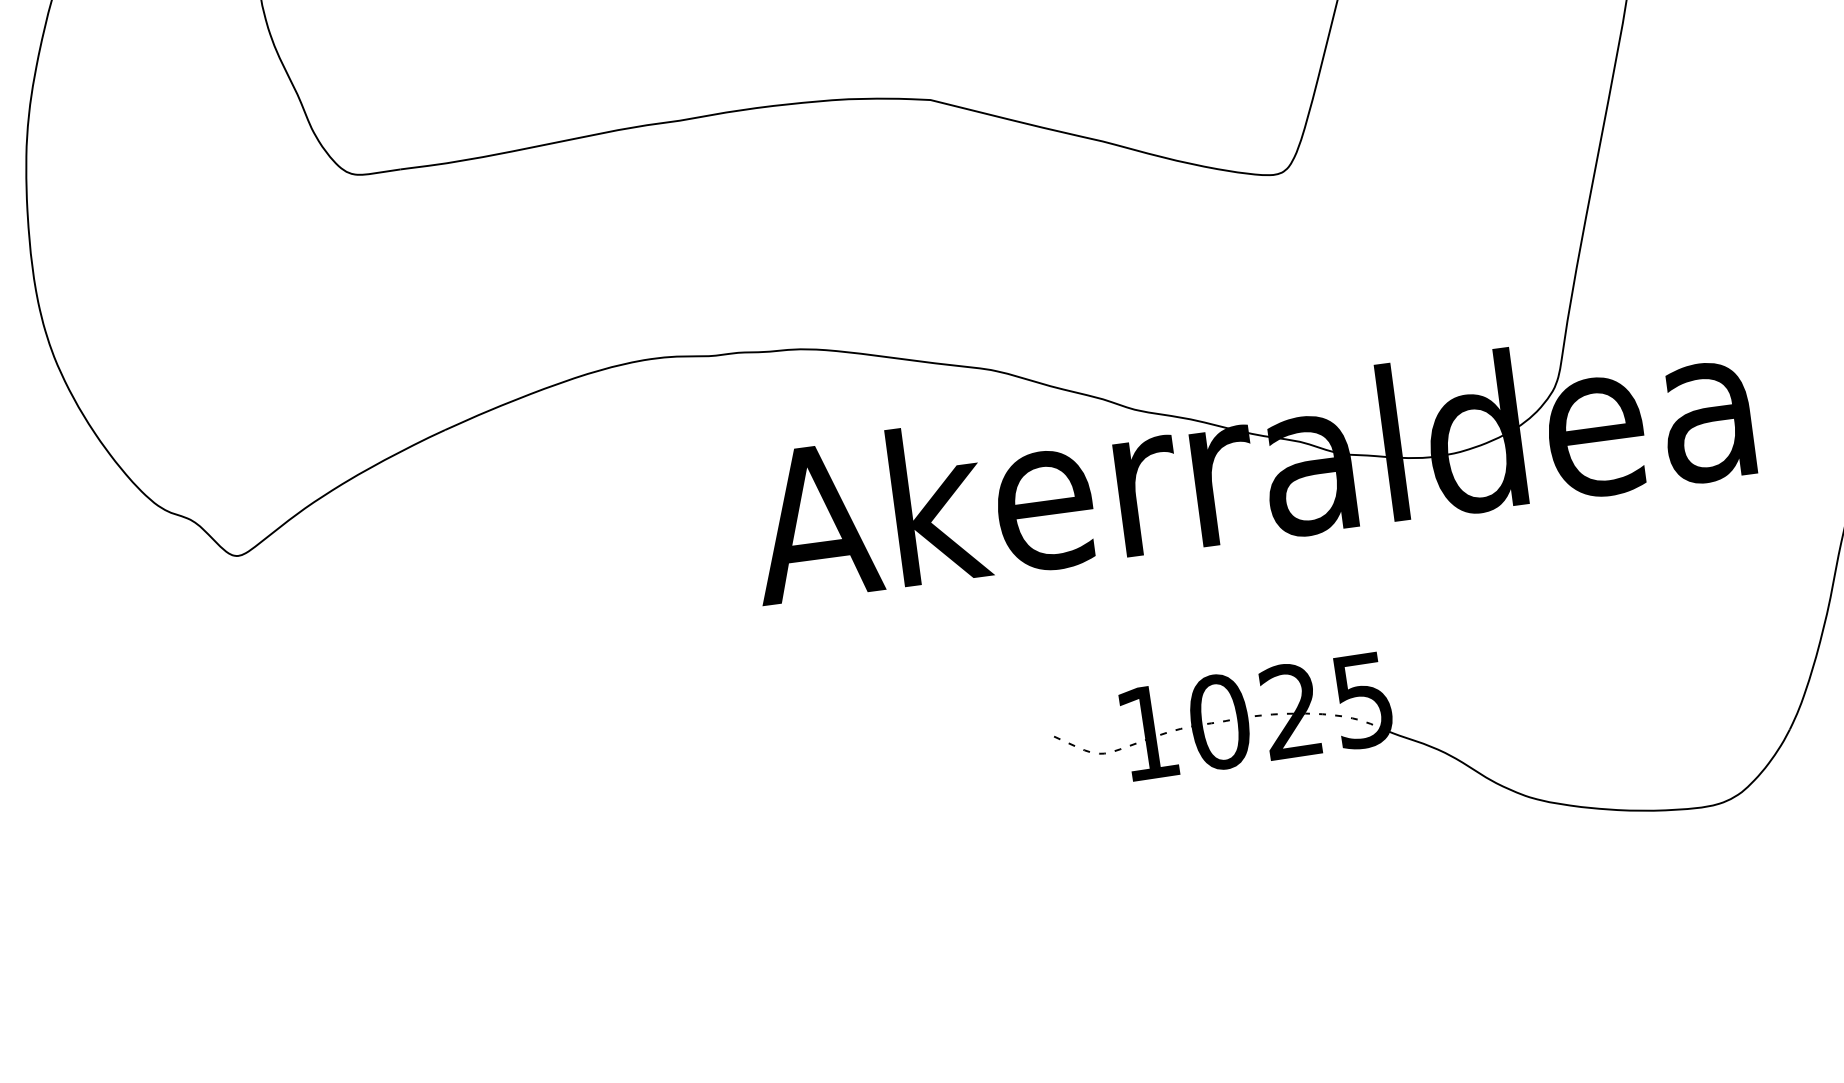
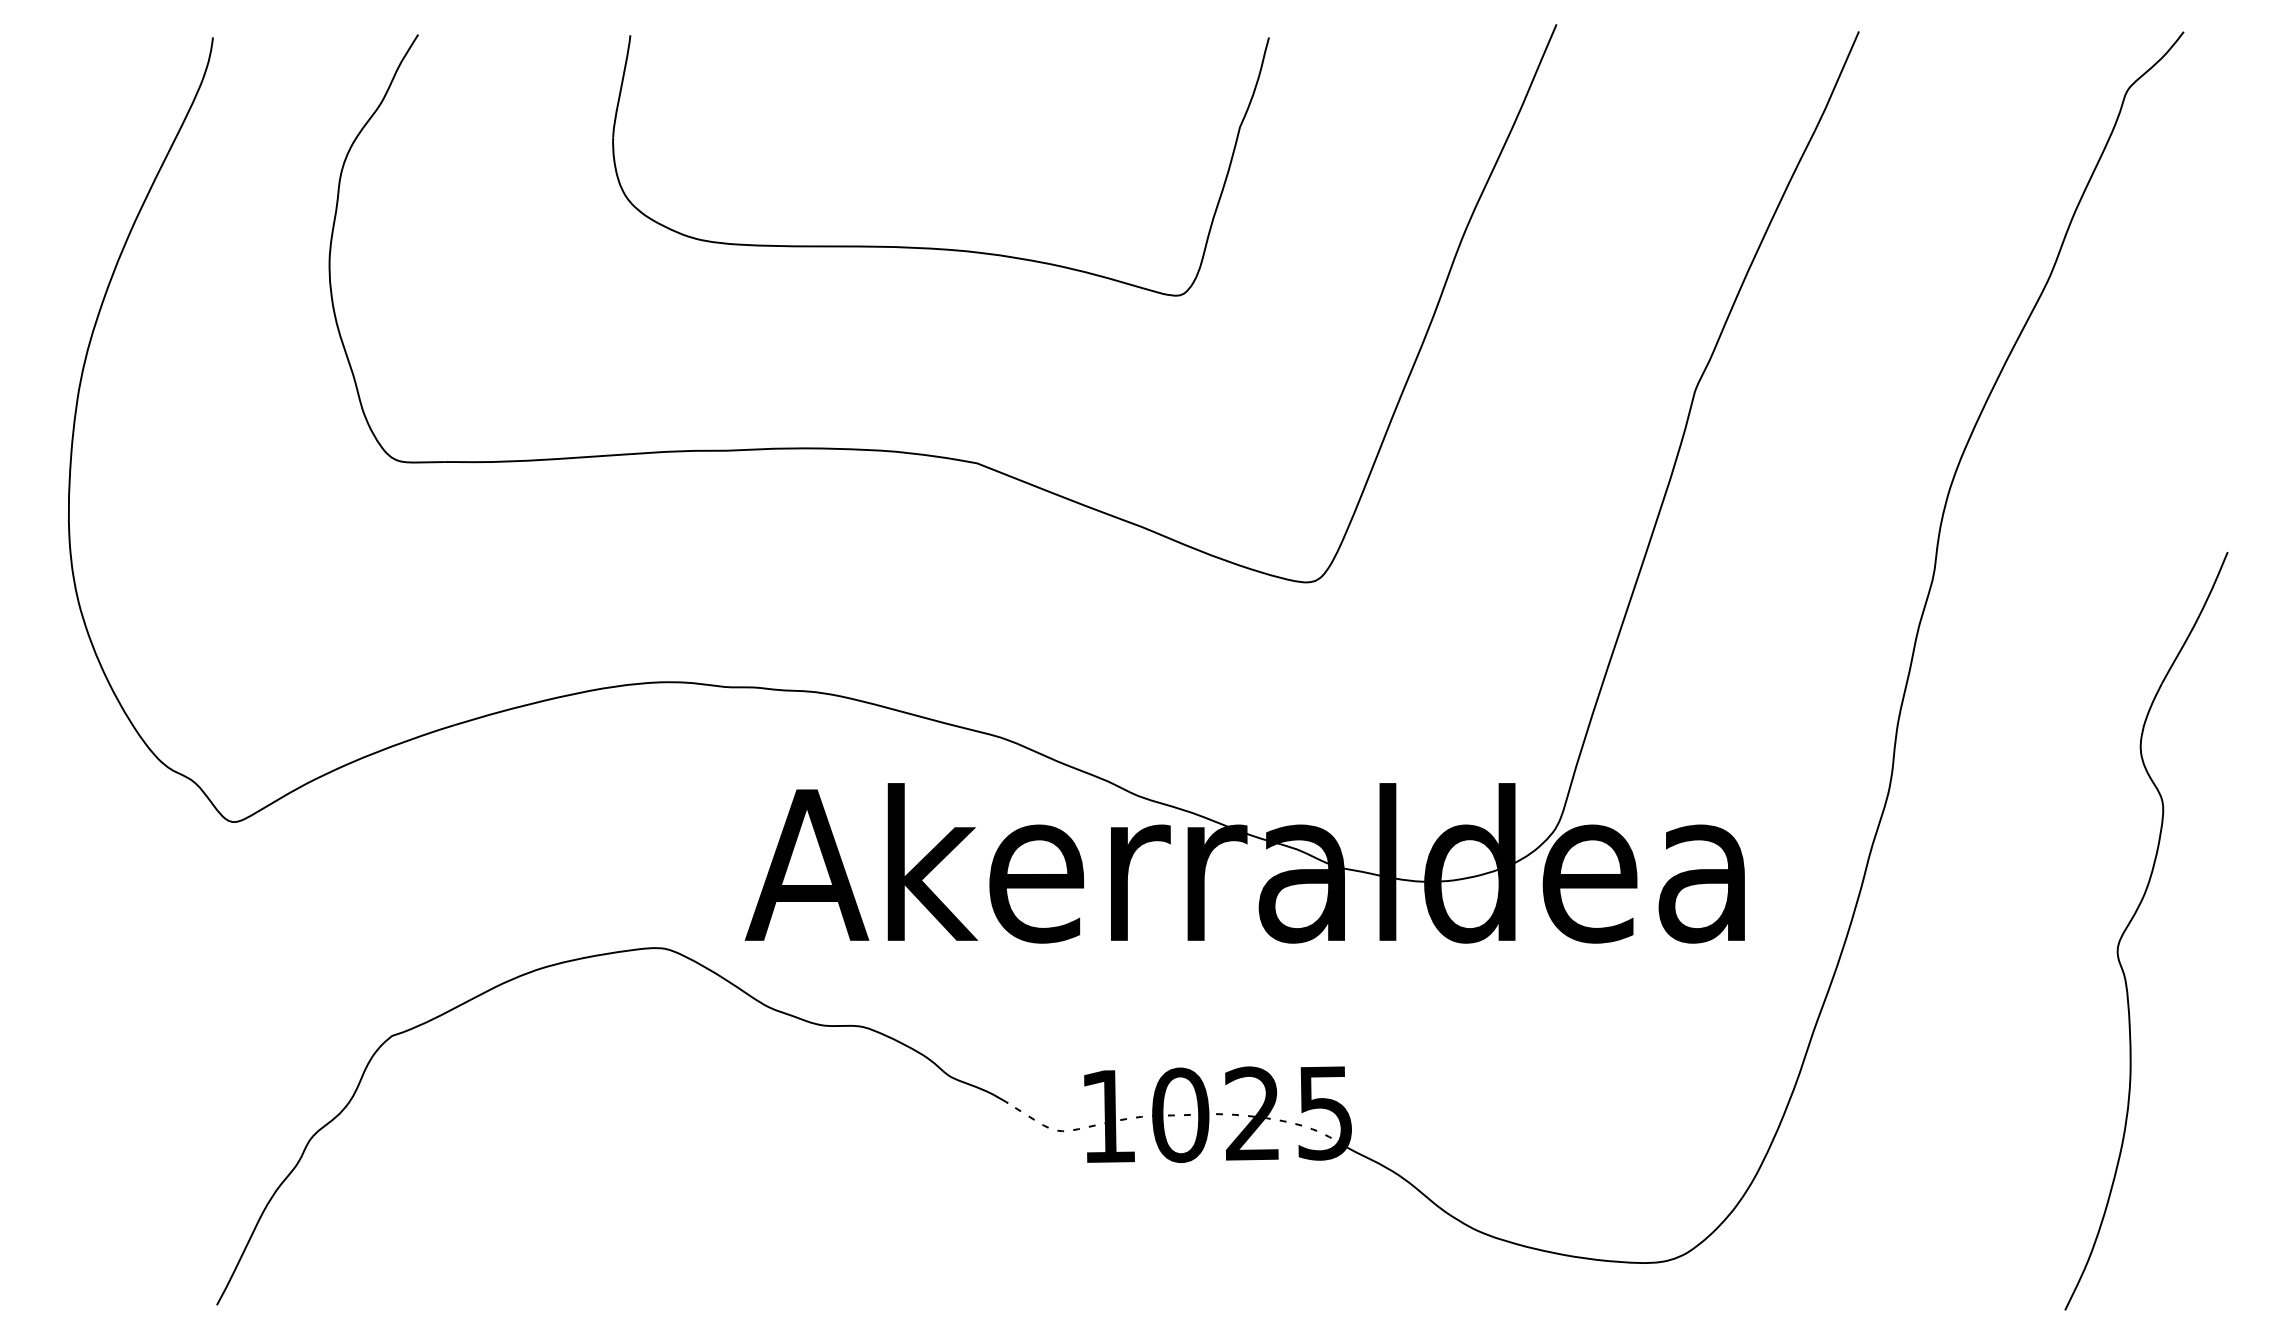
curve: (599, 647) -> (578, 960), added

